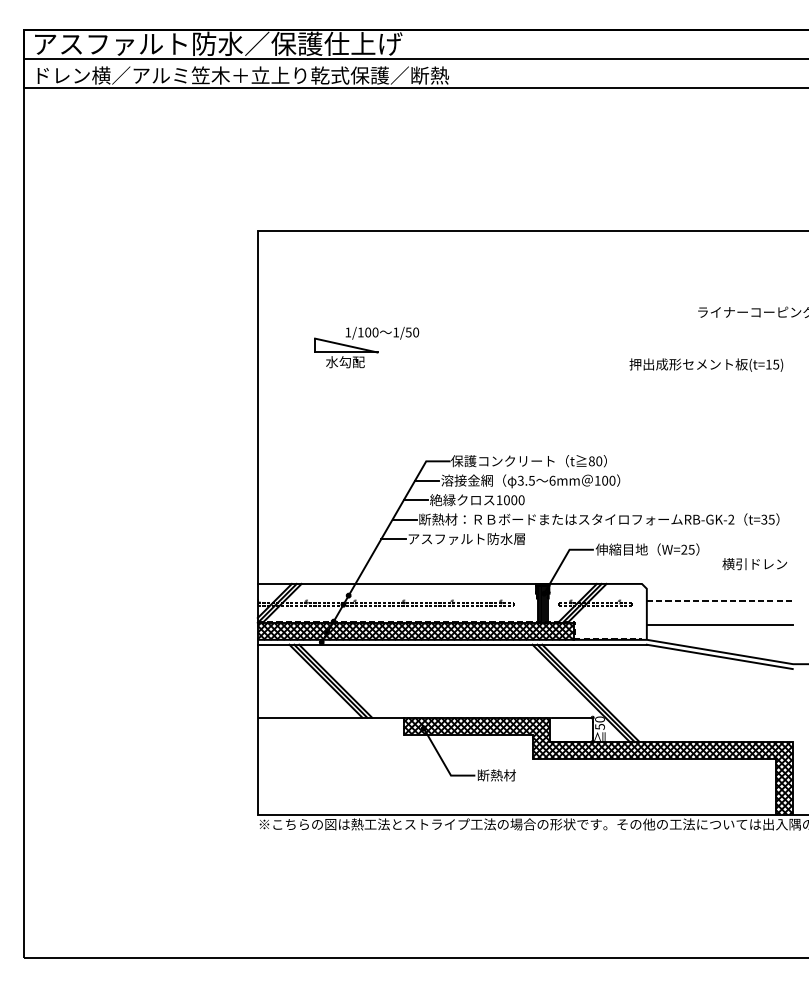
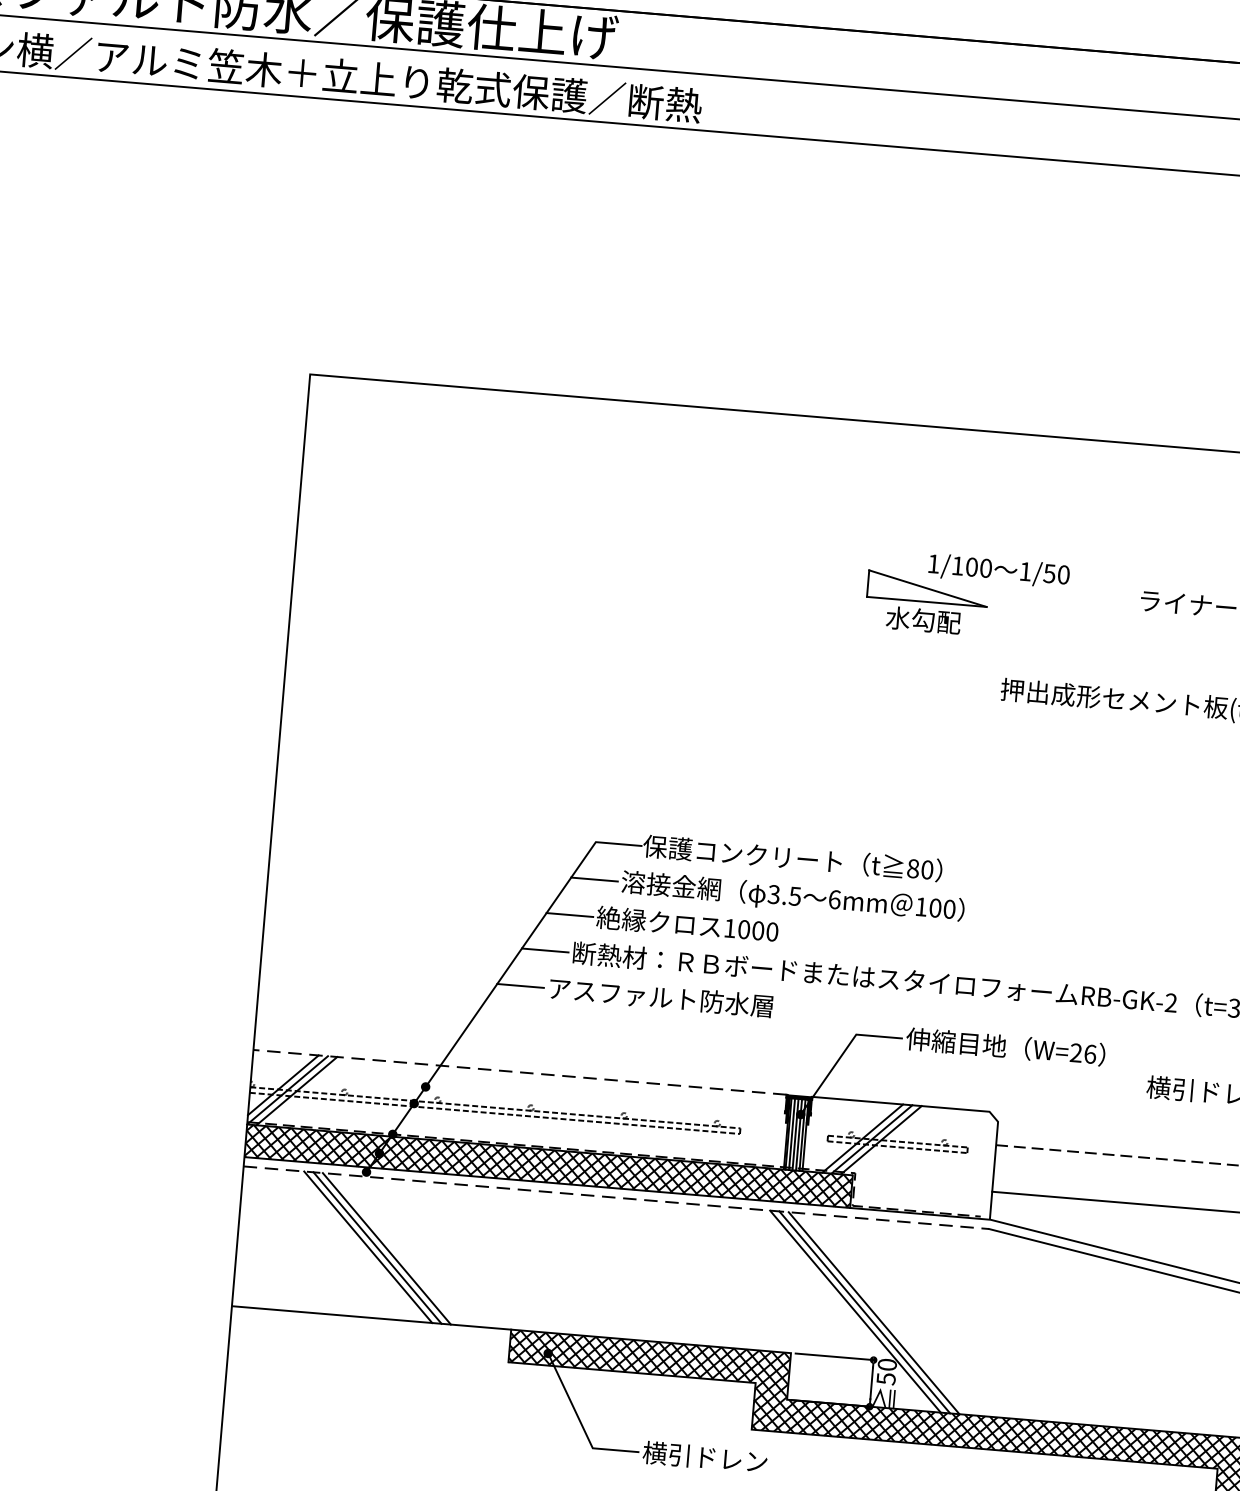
part: (366, 347) -> (966, 595), moved
text: (691, 549) -> (1089, 1053), W=25 -> W=26
line: (396, 583) -> (519, 1071), solid -> dashed
line: (452, 644) -> (616, 1197), solid -> dashed
text: (509, 775) -> (704, 1457), 断熱材 -> 横引ドレン

